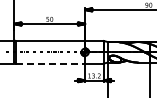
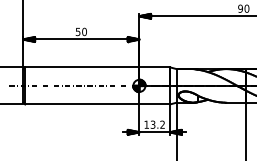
line: (50, 63) -> (82, 104), dashed -> solid

